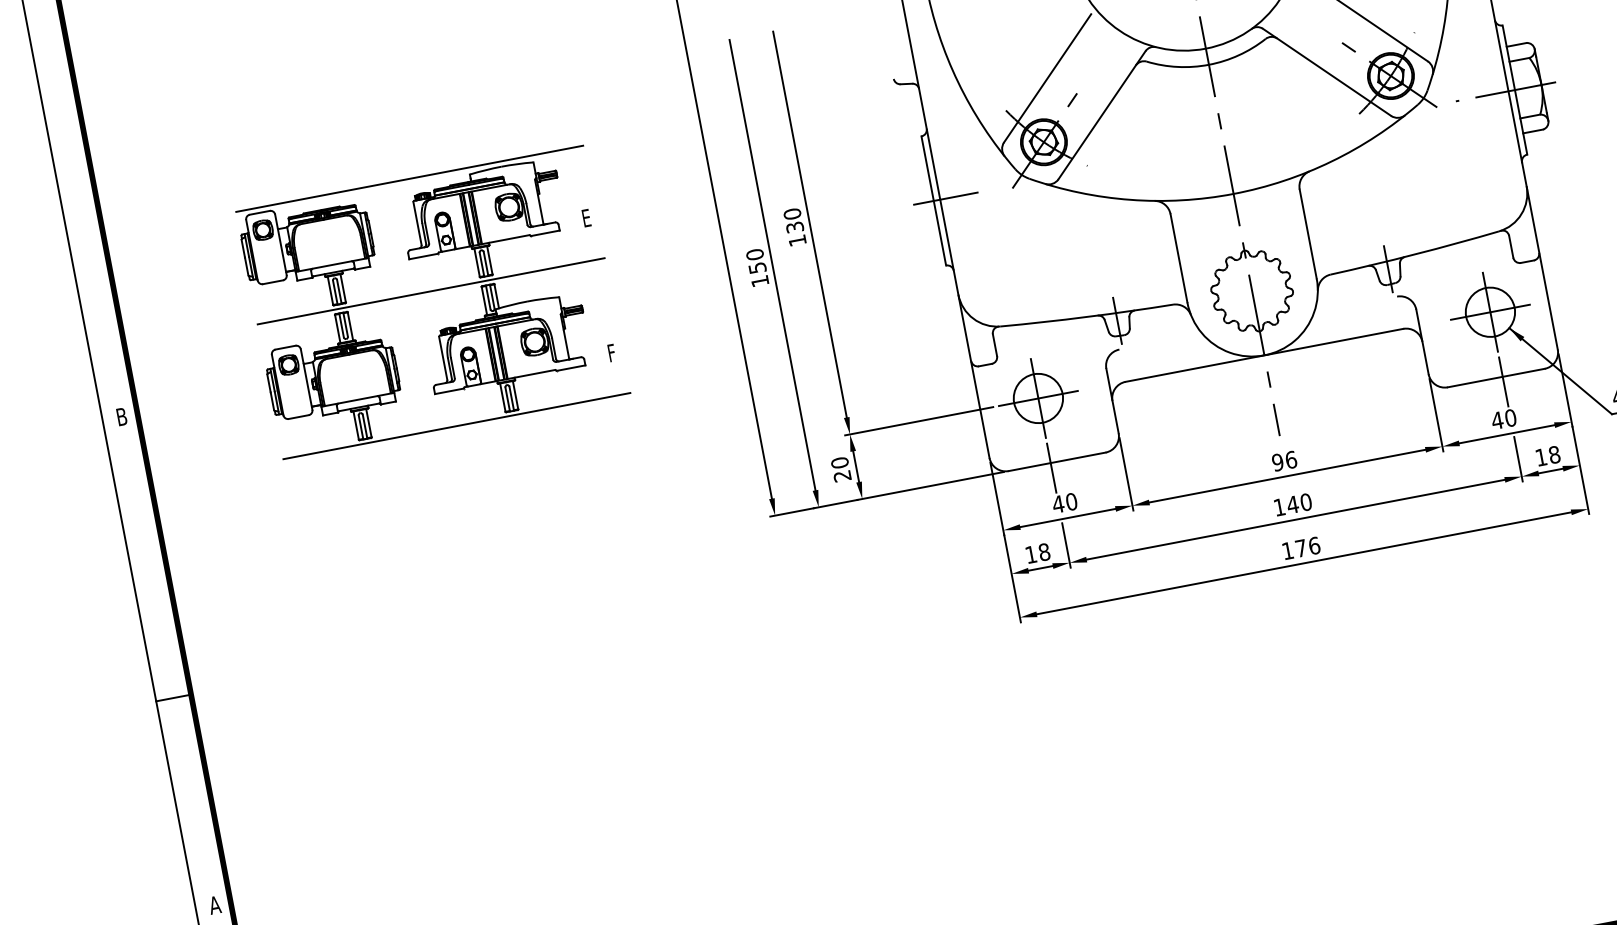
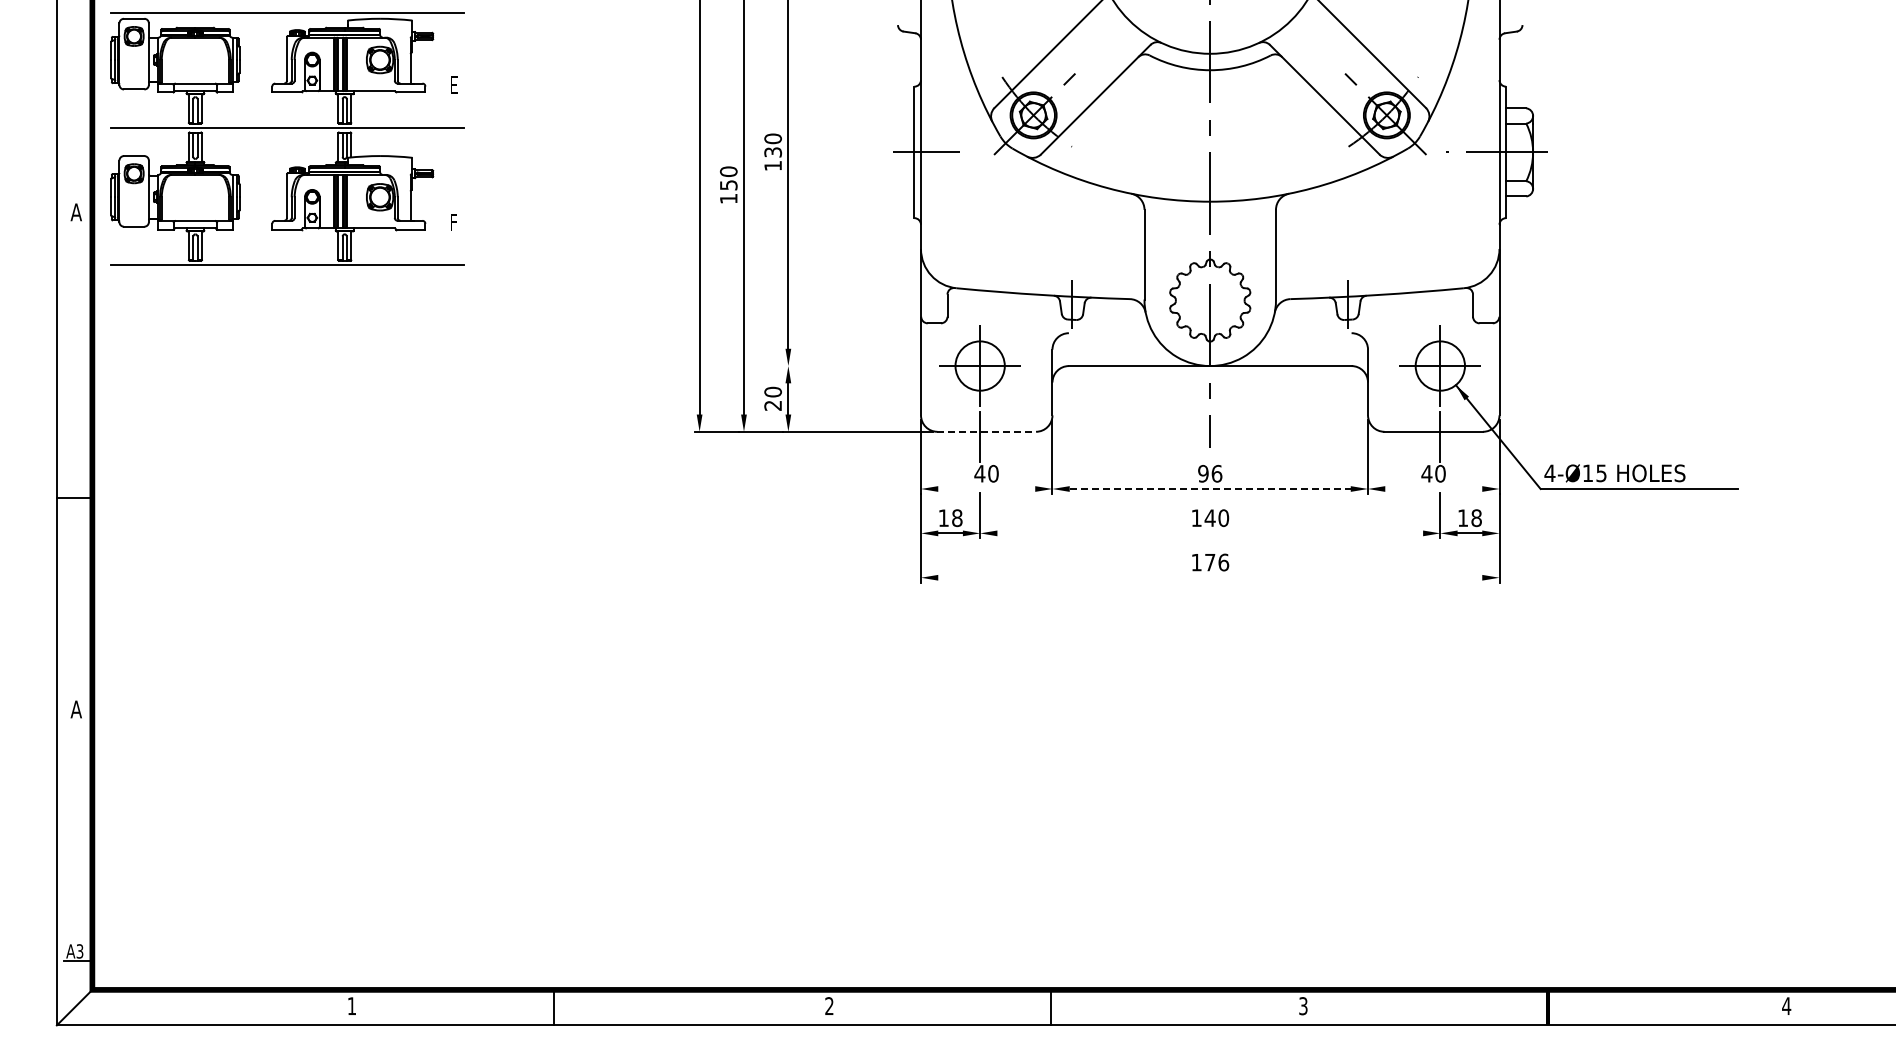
part: (430, 291) -> (287, 128), moved
text: (120, 417) -> (75, 212), B -> A
line: (918, 421) -> (858, 366), removed
line: (1506, 434) -> (1433, 489), removed
line: (1057, 461) -> (987, 431), solid -> dashed
line: (1287, 476) -> (1210, 489), solid -> dashed
line: (1067, 518) -> (986, 489), removed
line: (1296, 519) -> (1210, 533), removed
line: (1304, 563) -> (1210, 577), removed

